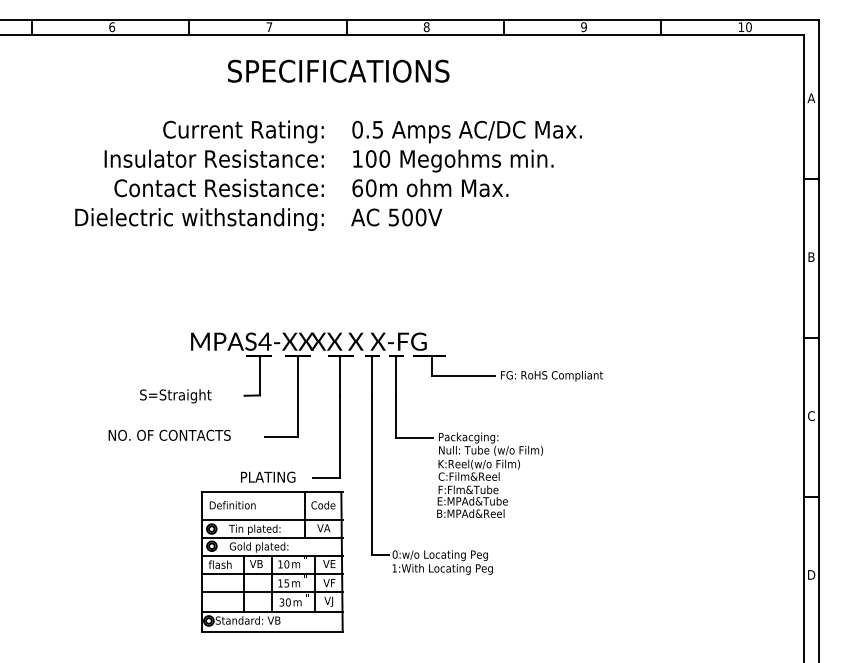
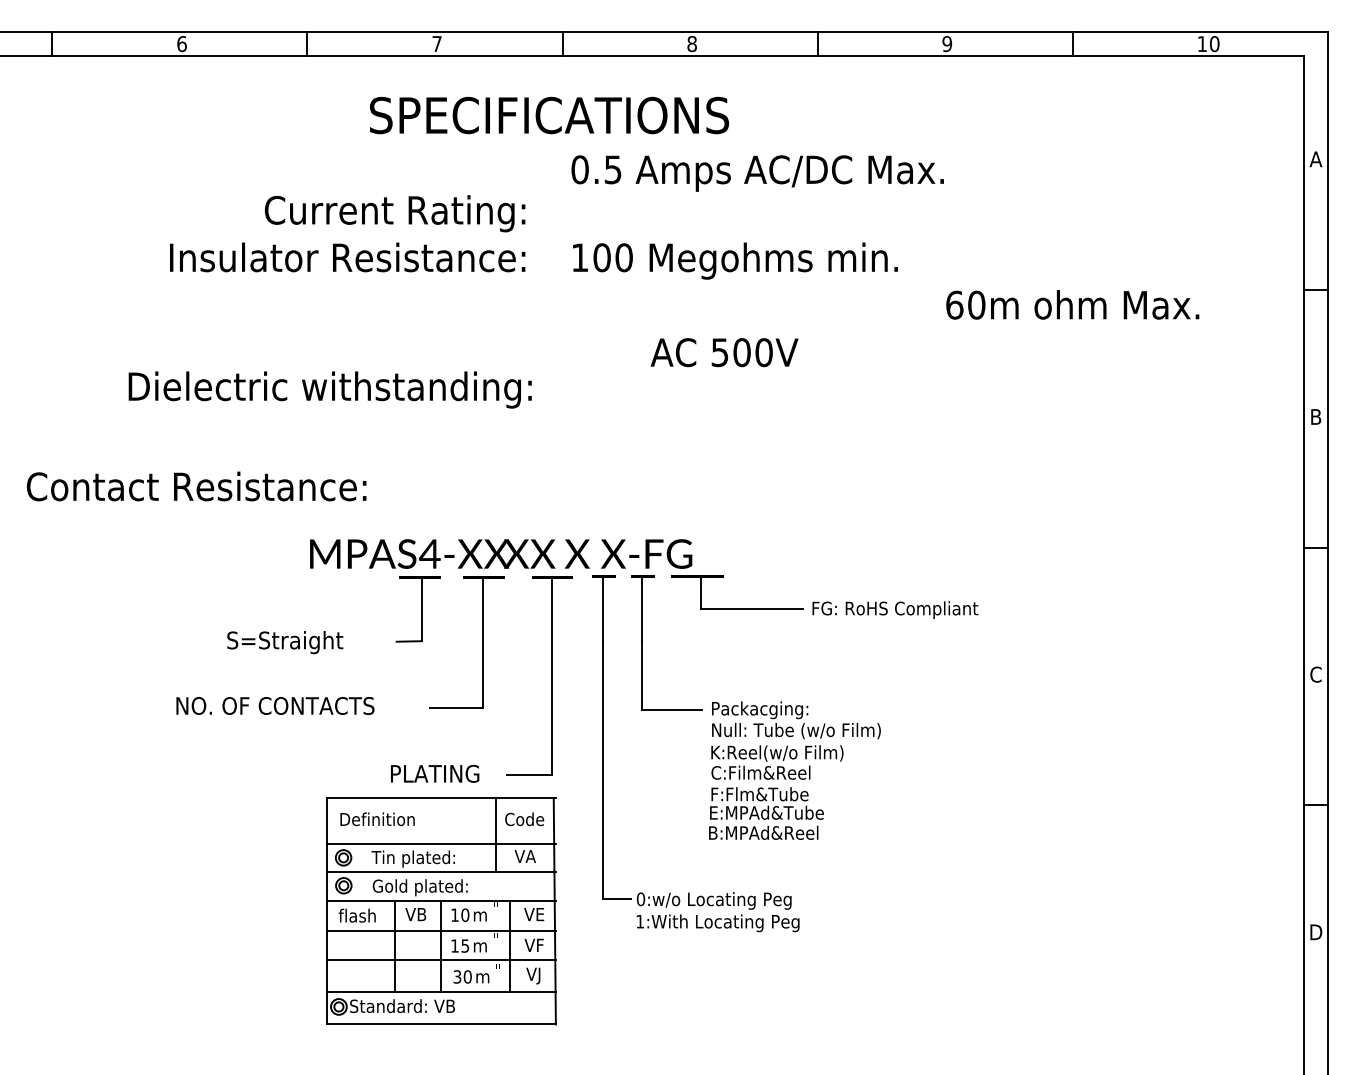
text: (466, 131) -> (756, 172), moved
text: (218, 187) -> (195, 485), moved
text: (430, 187) -> (1072, 303), moved
text: (396, 217) -> (724, 352), moved
text: (199, 219) -> (330, 389), moved

